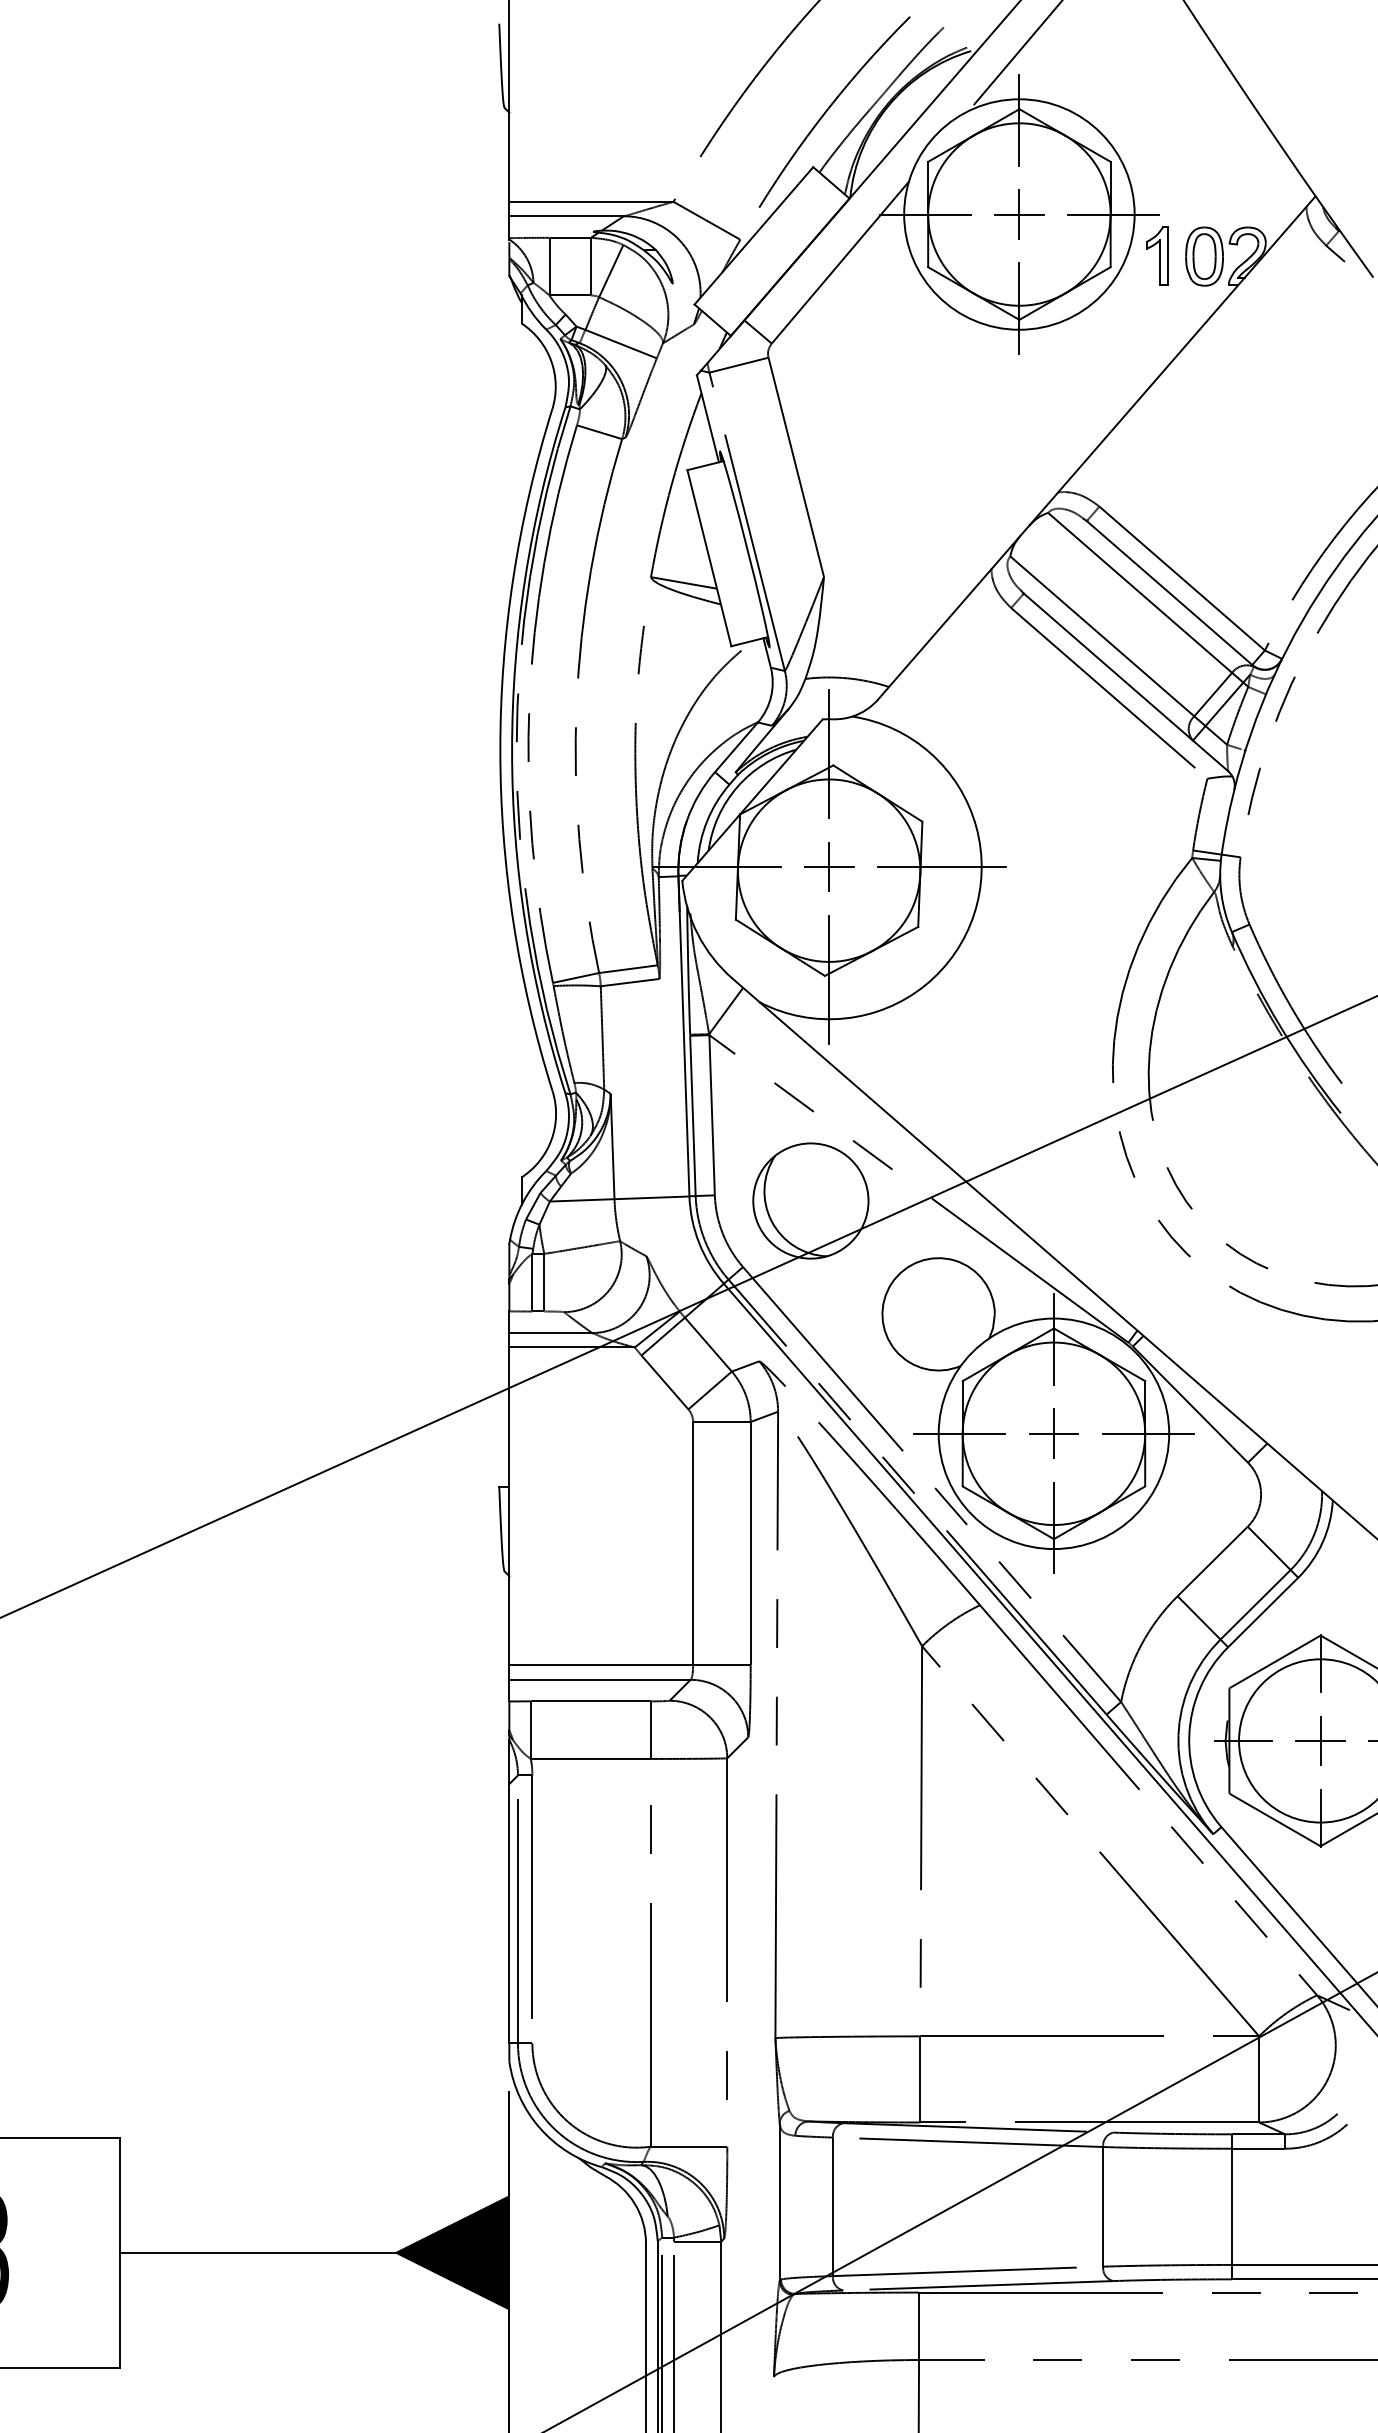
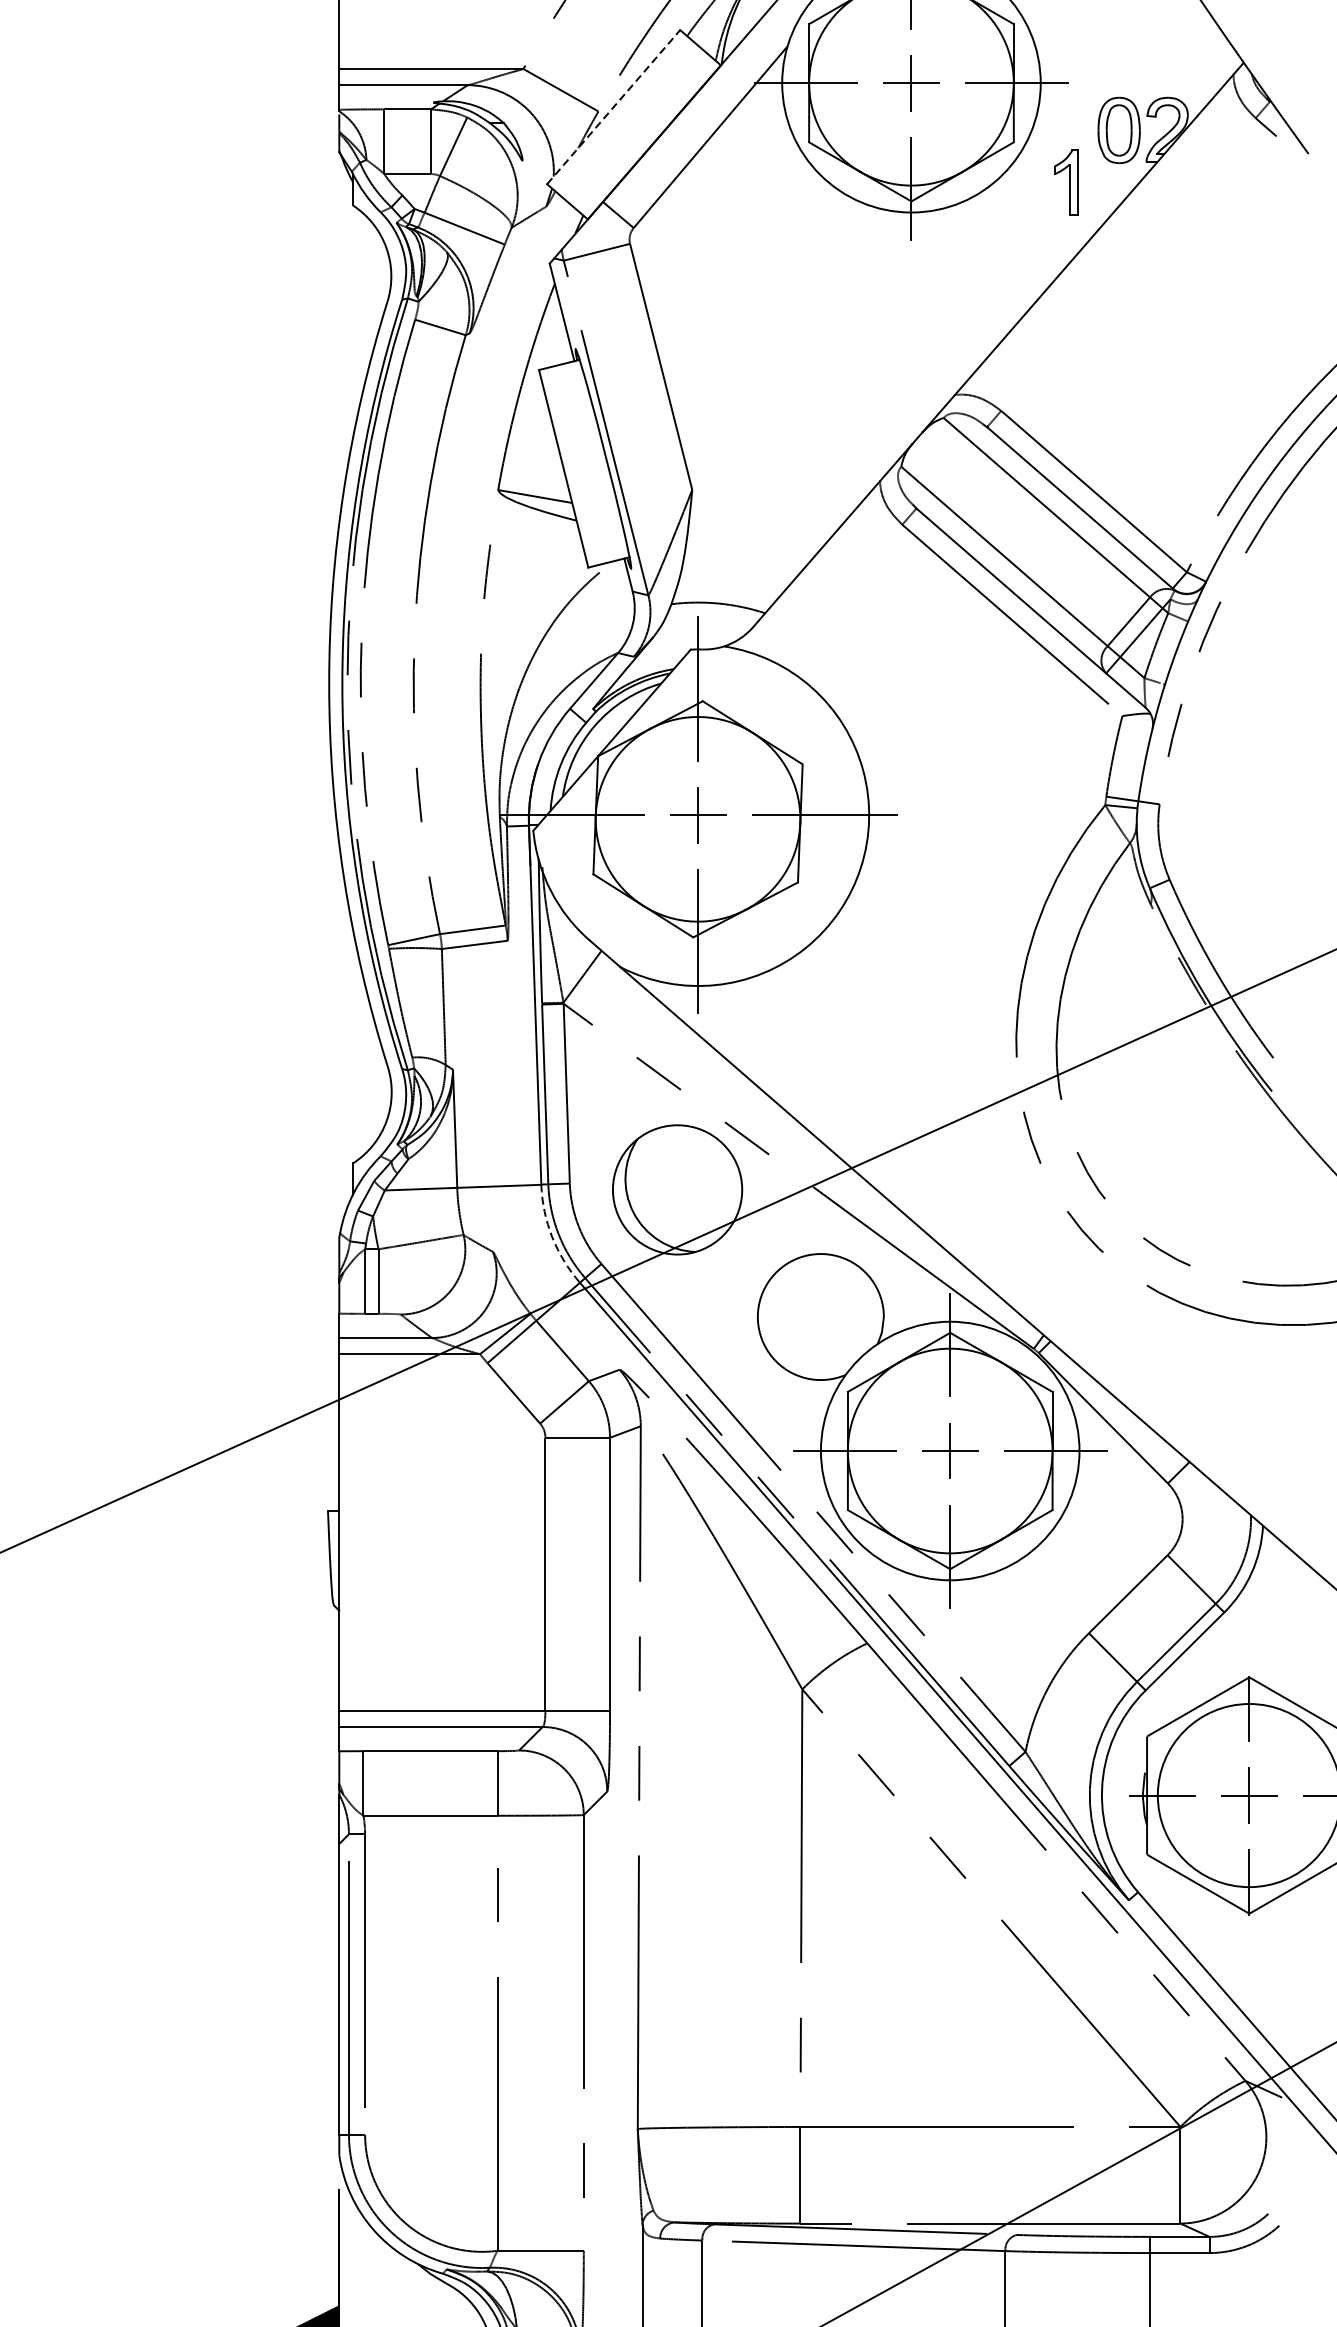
line: (753, 235) -> (613, 106), solid -> dashed
part: (1157, 255) -> (1066, 181), moved
arc: (699, 1242) -> (552, 1236), solid -> dashed

